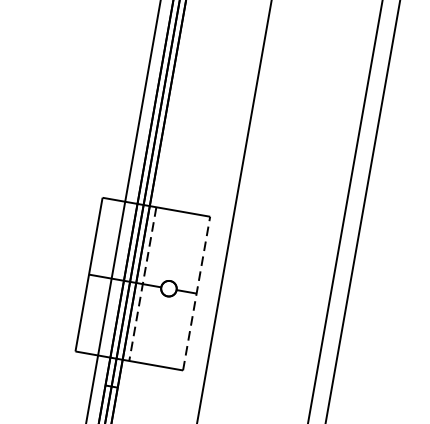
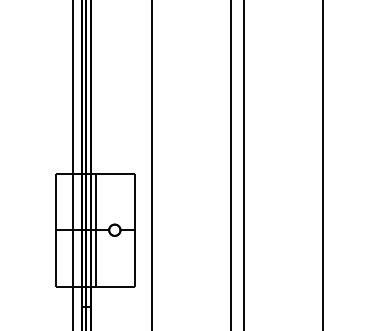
line: (142, 284) -> (95, 230), dashed -> solid
line: (196, 293) -> (135, 230), dashed -> solid

